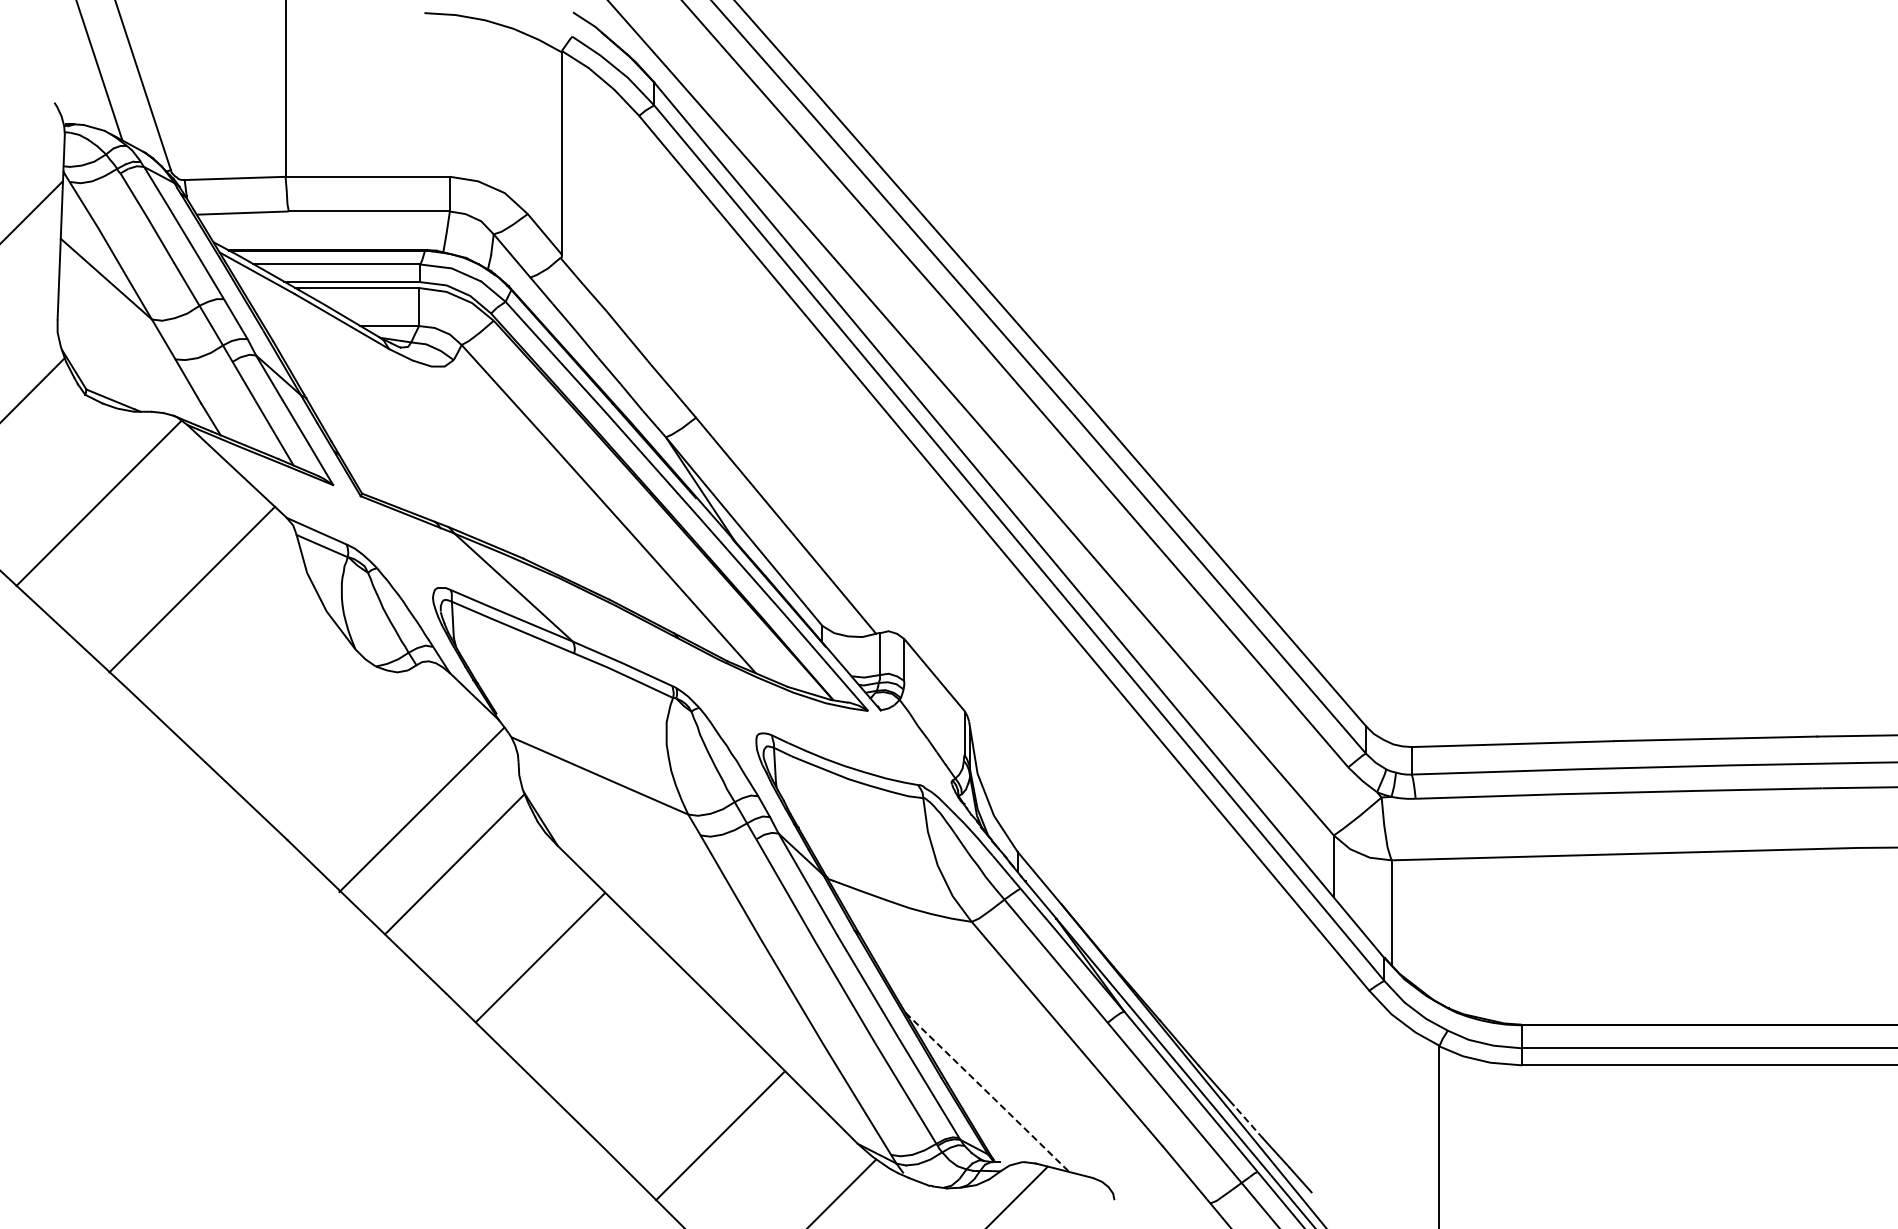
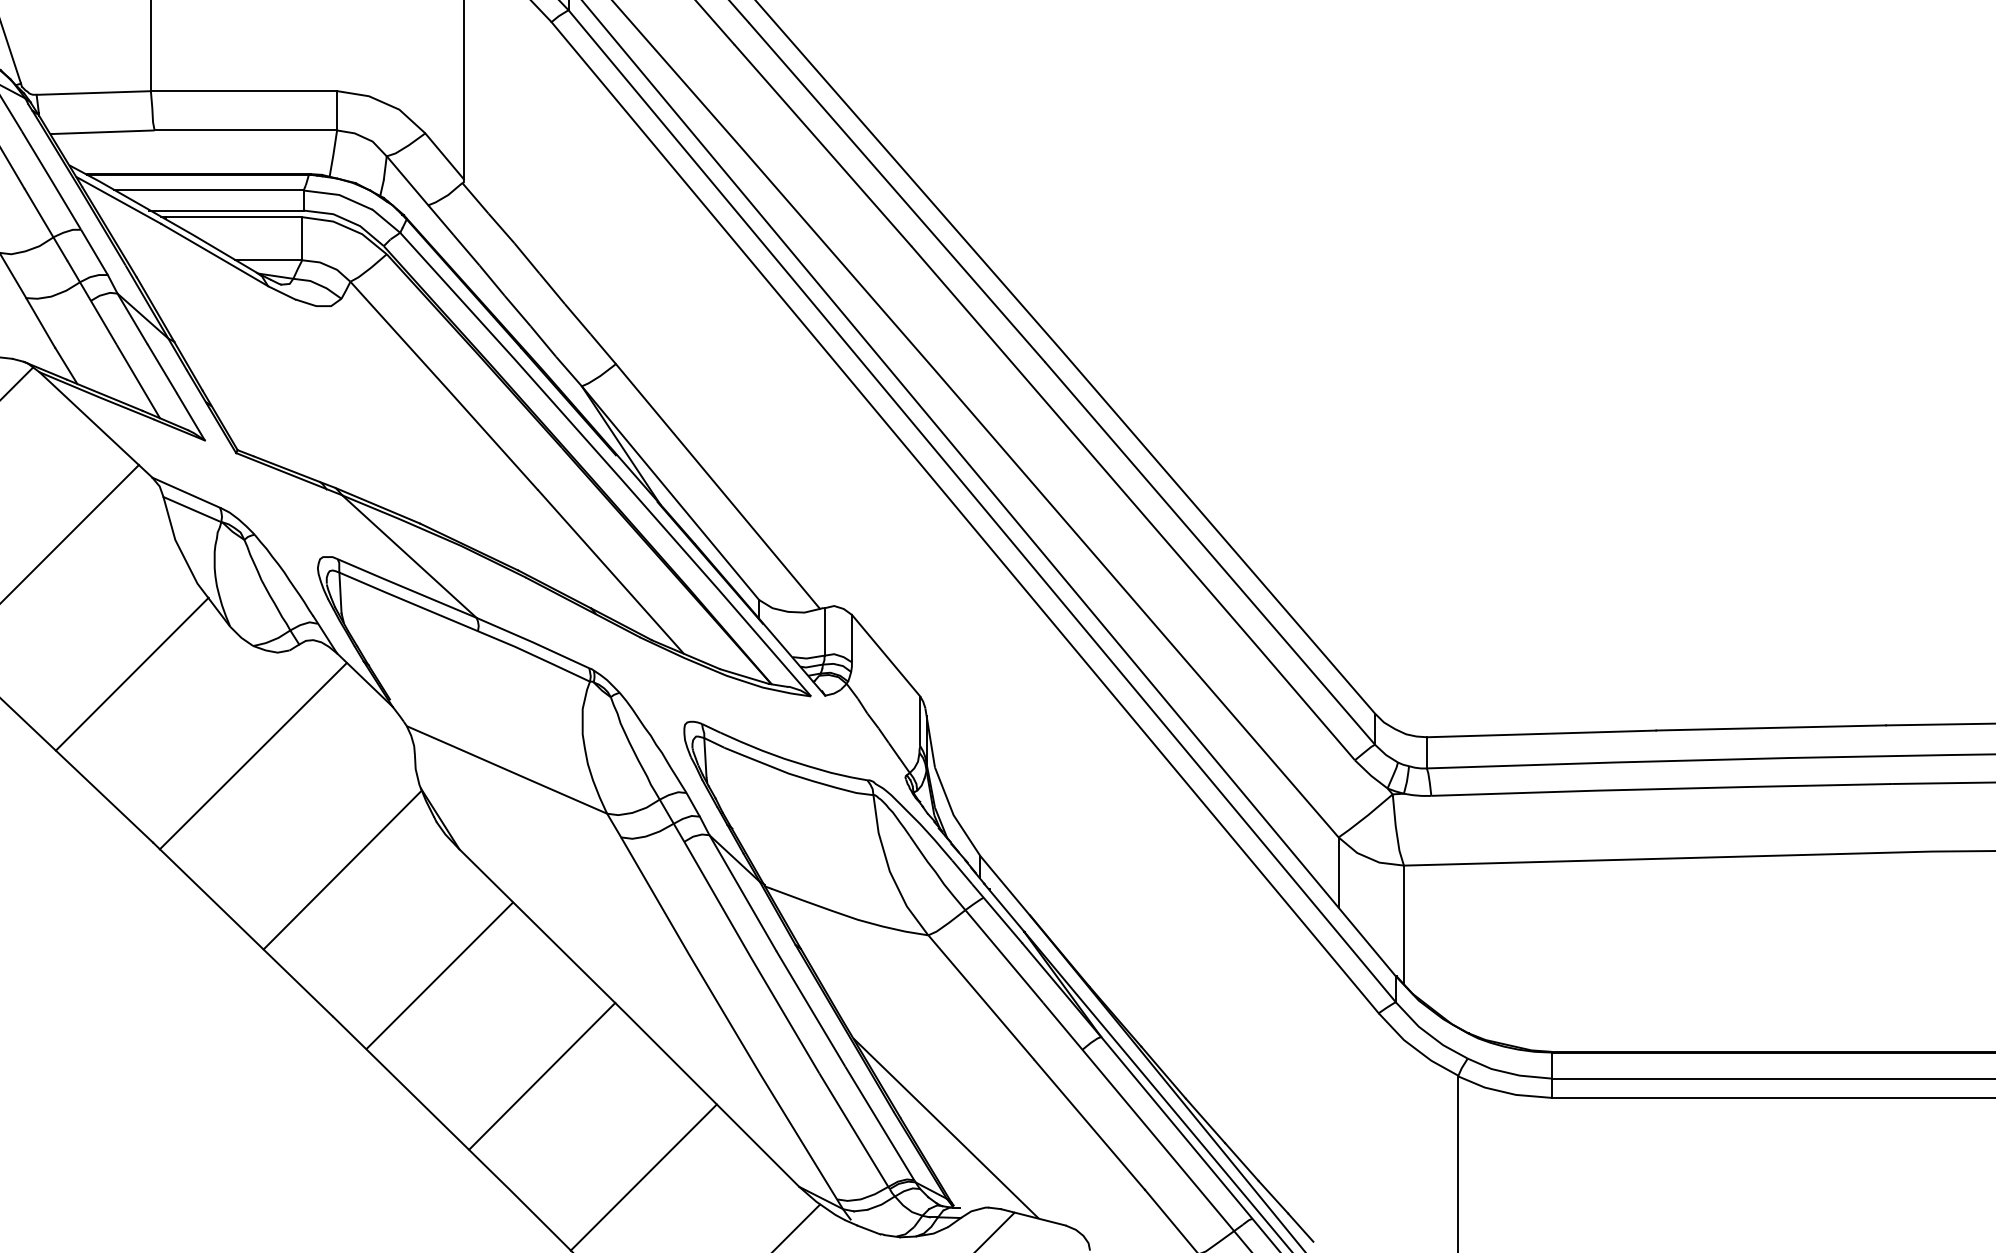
line: (268, 690) -> (131, 673), added
line: (421, 809) -> (252, 755), moved
line: (630, 1046) -> (541, 1076), added
line: (988, 1093) -> (947, 1129), dashed -> solid
line: (1248, 1121) -> (1241, 1161), dashed -> solid

